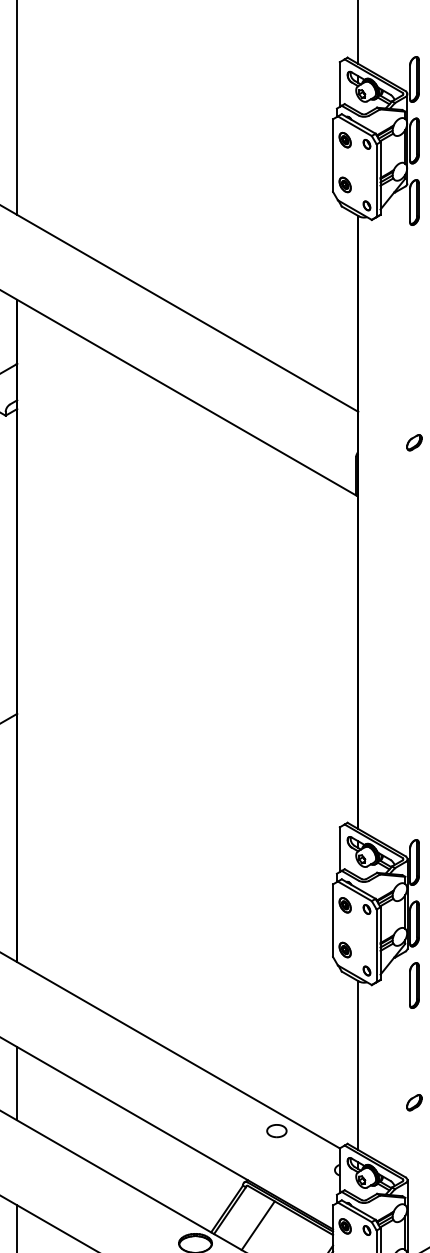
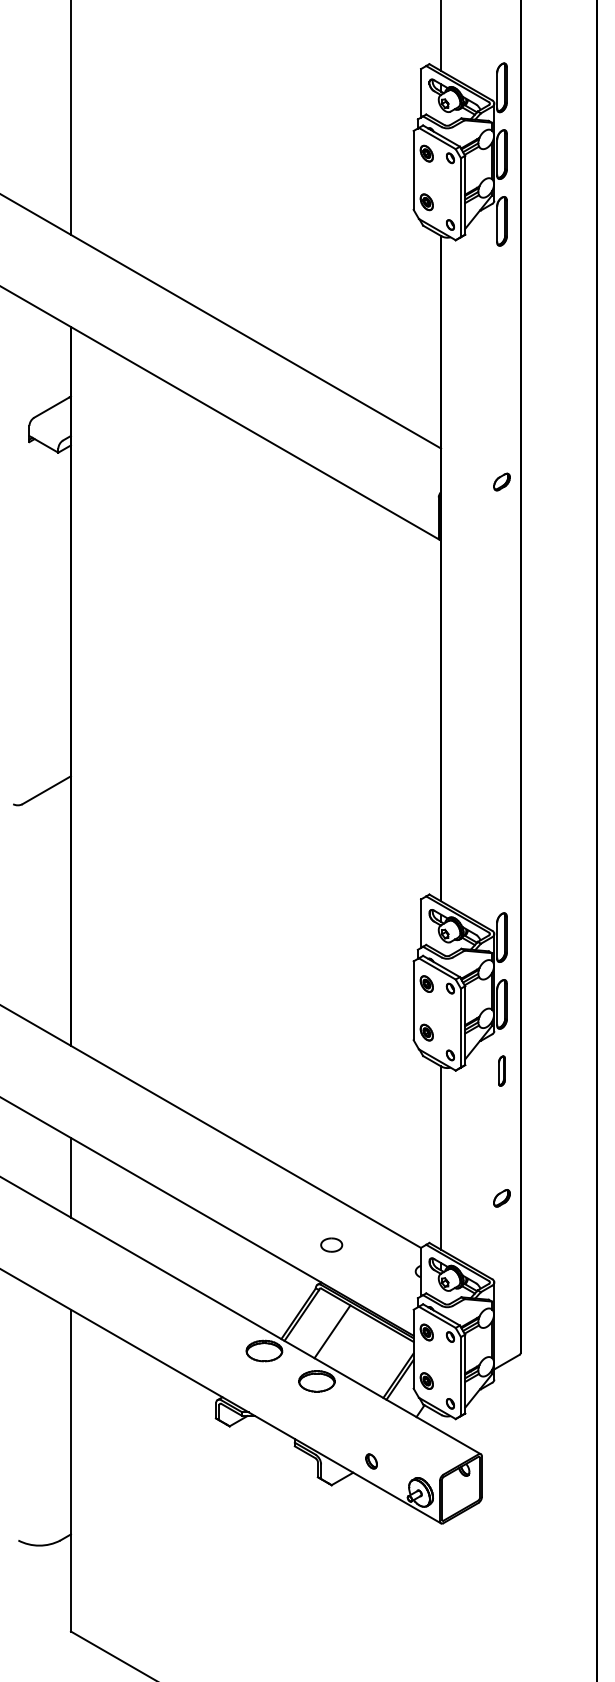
part: (413, 984) -> (501, 1070), size x0.6
part: (276, 1130) -> (331, 1244), moved

